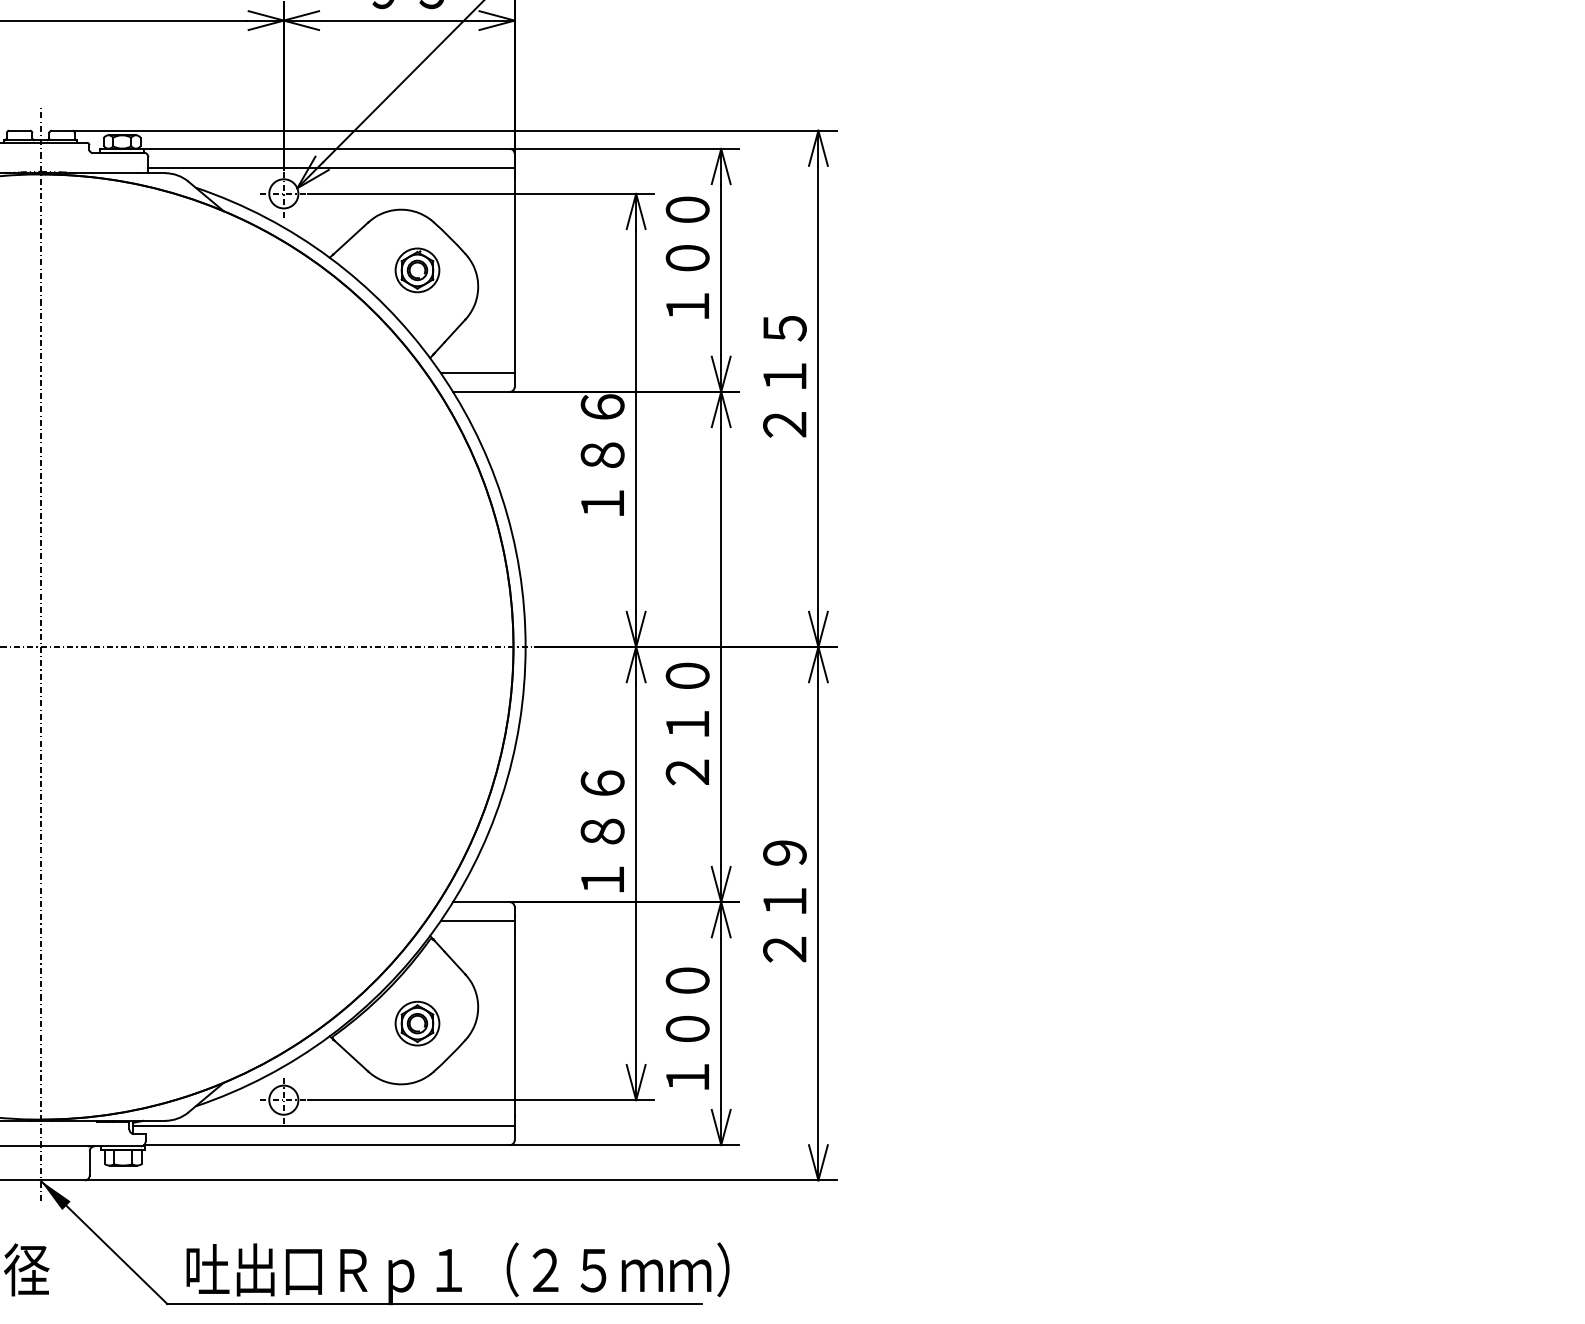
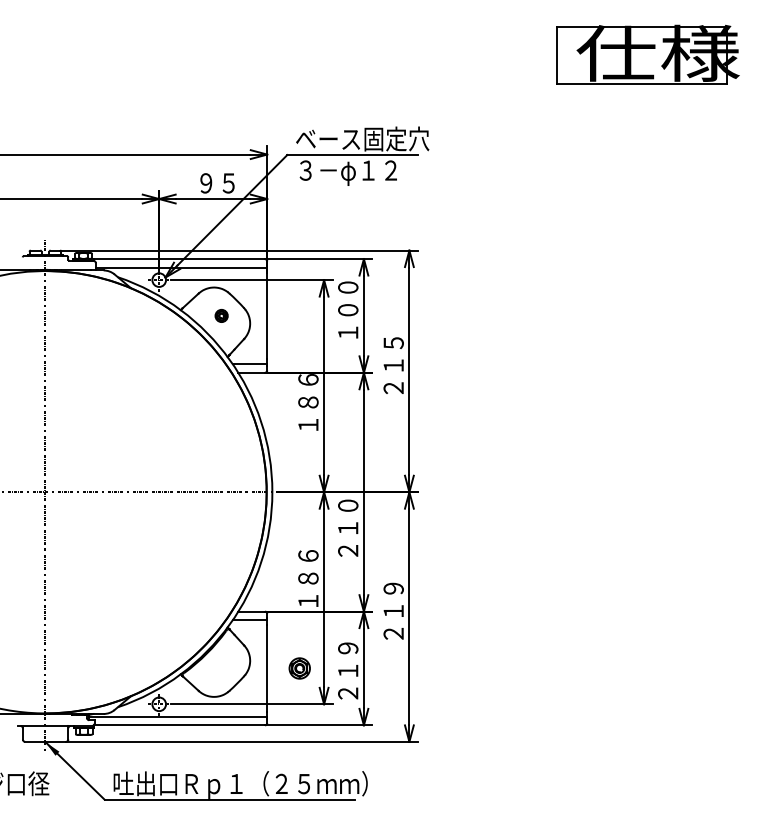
part: (416, 269) -> (221, 315), size x0.6
part: (416, 1023) -> (299, 668), moved
text: (688, 1027) -> (348, 670), １００ -> ２１９

